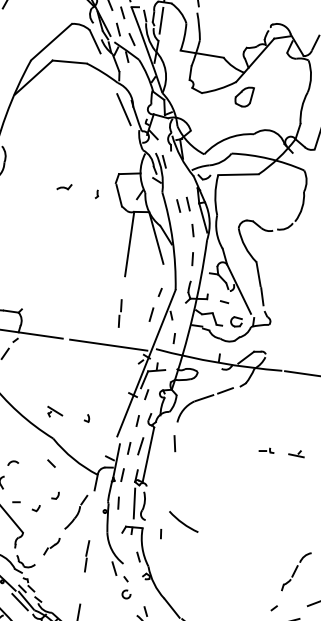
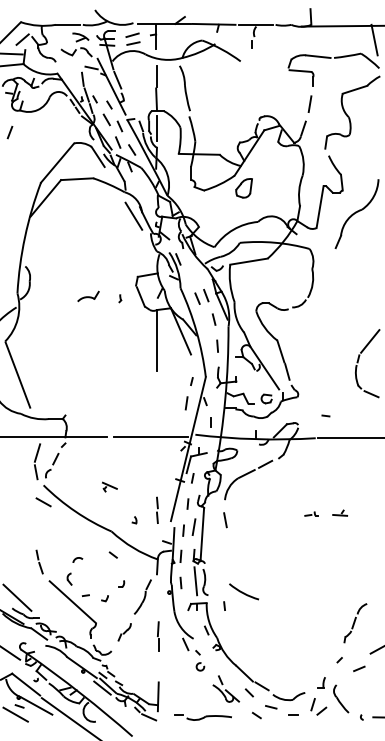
part: (64, 186) -> (88, 295), size x1.6
line: (224, 301) -> (325, 415), moved
line: (120, 312) -> (157, 509), moved
part: (54, 411) -> (109, 486), moved
part: (87, 418) -> (134, 520), moved

